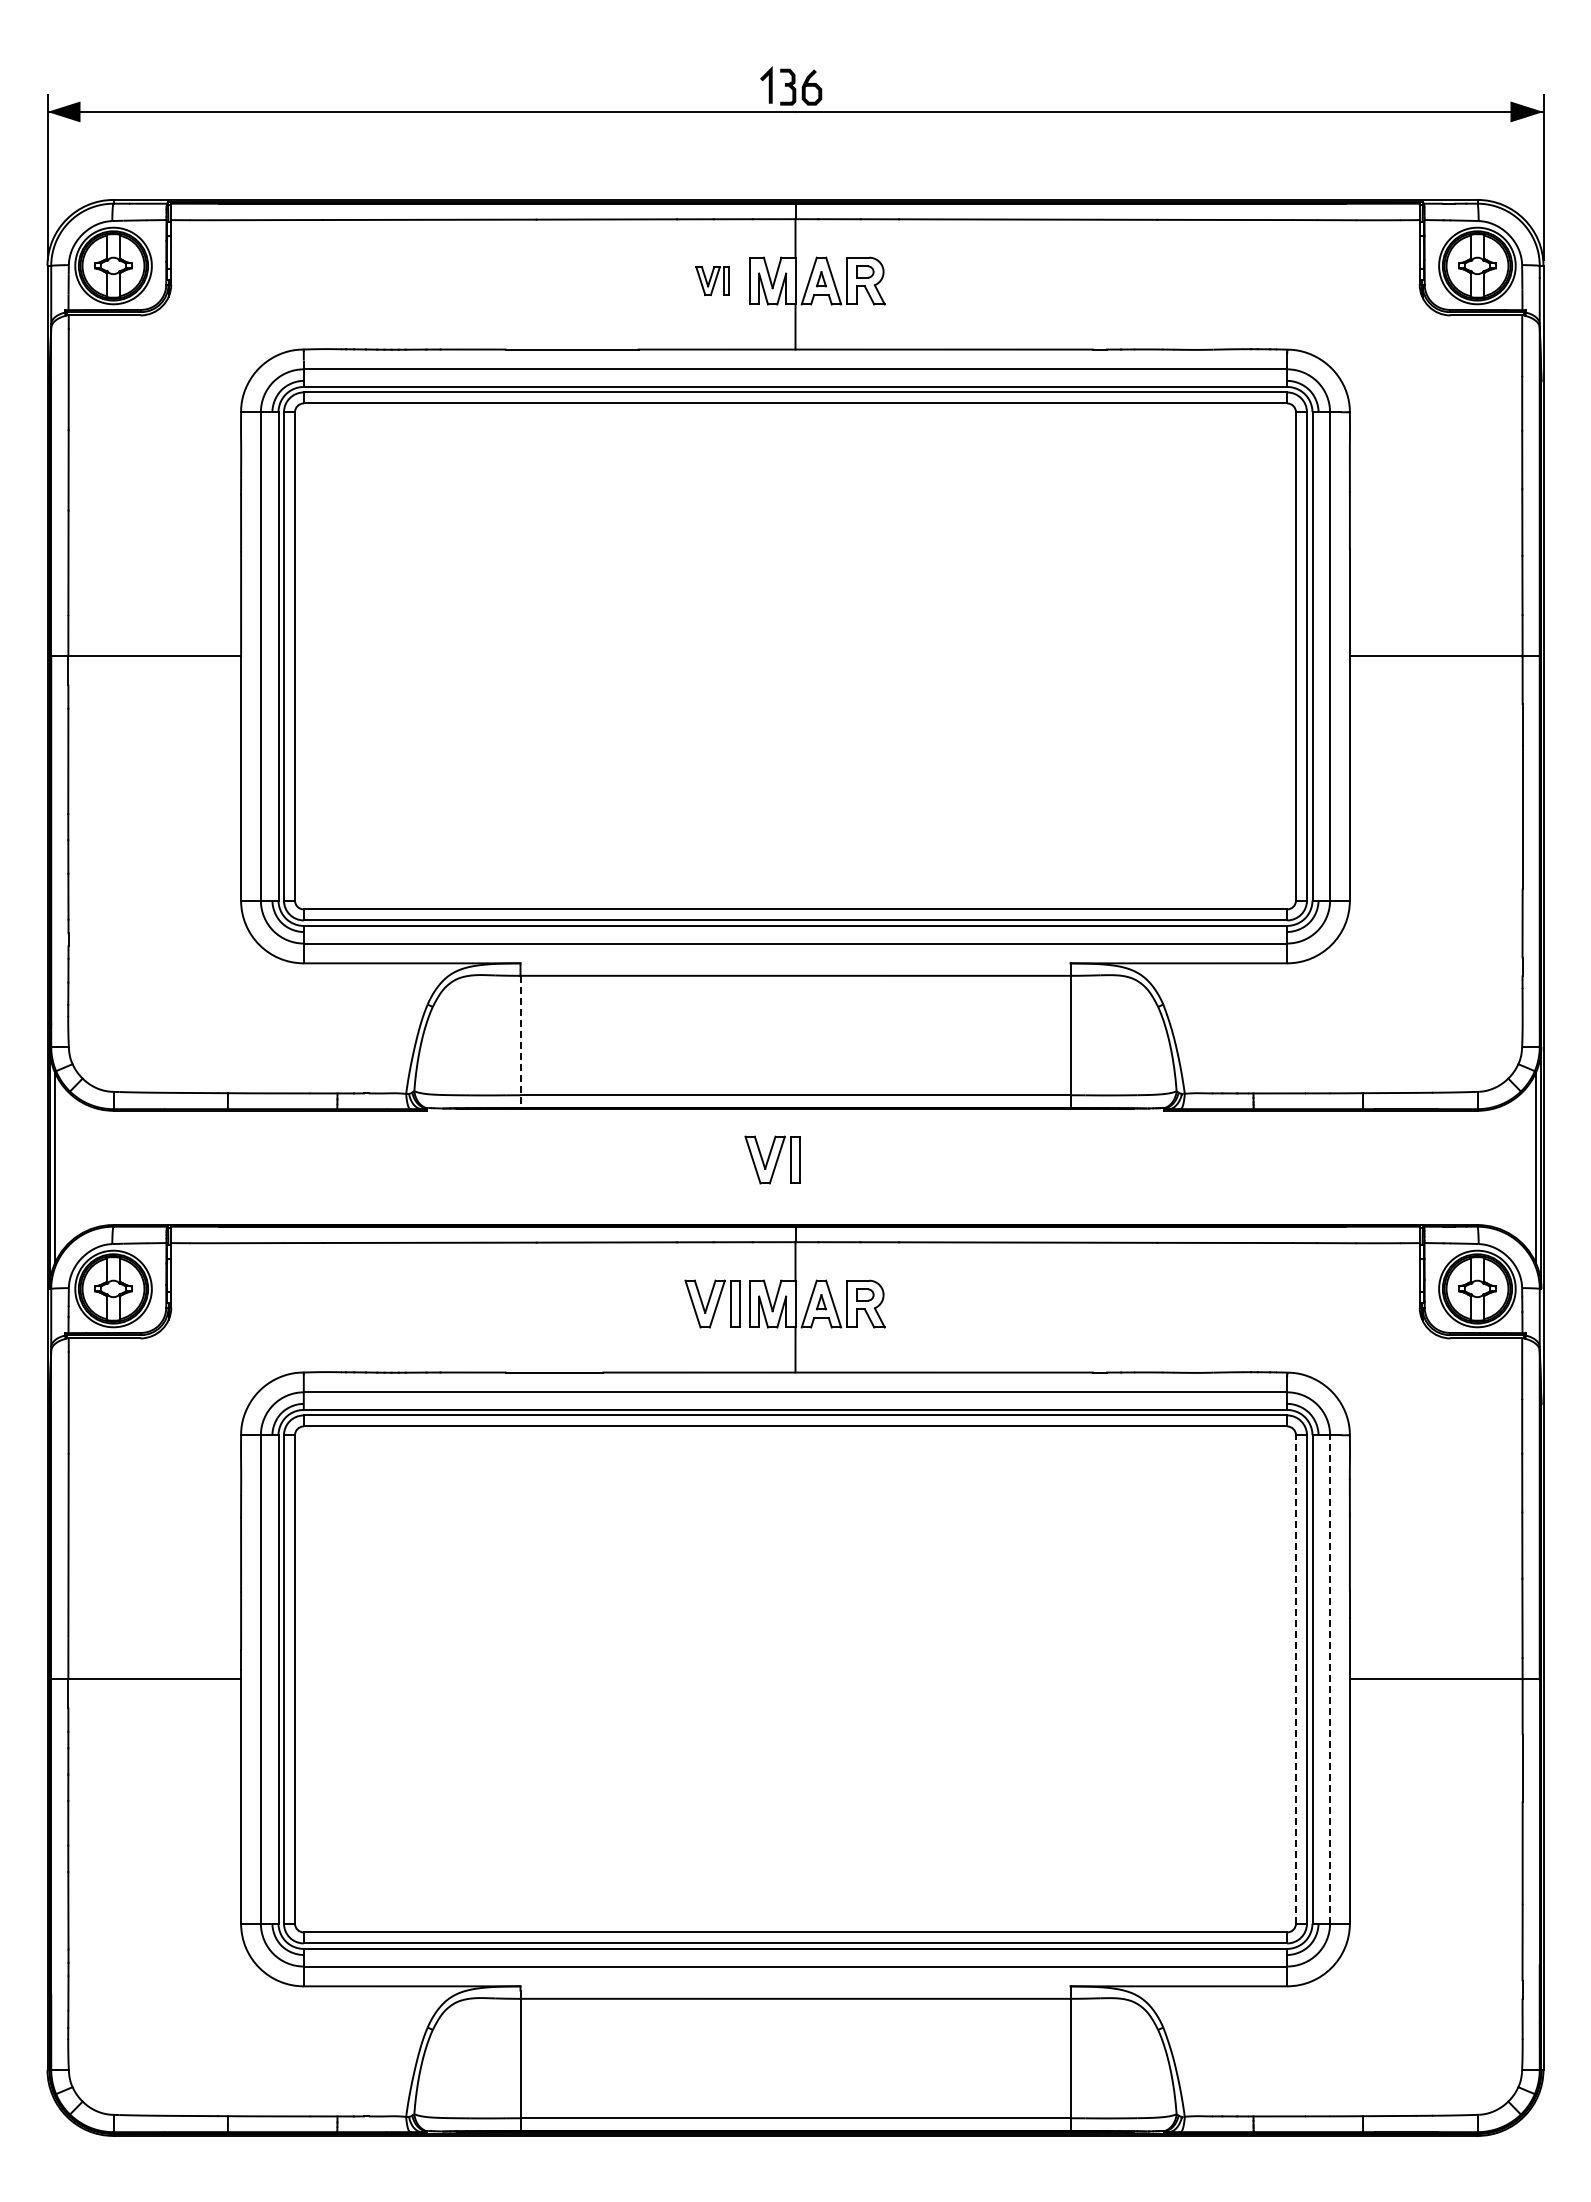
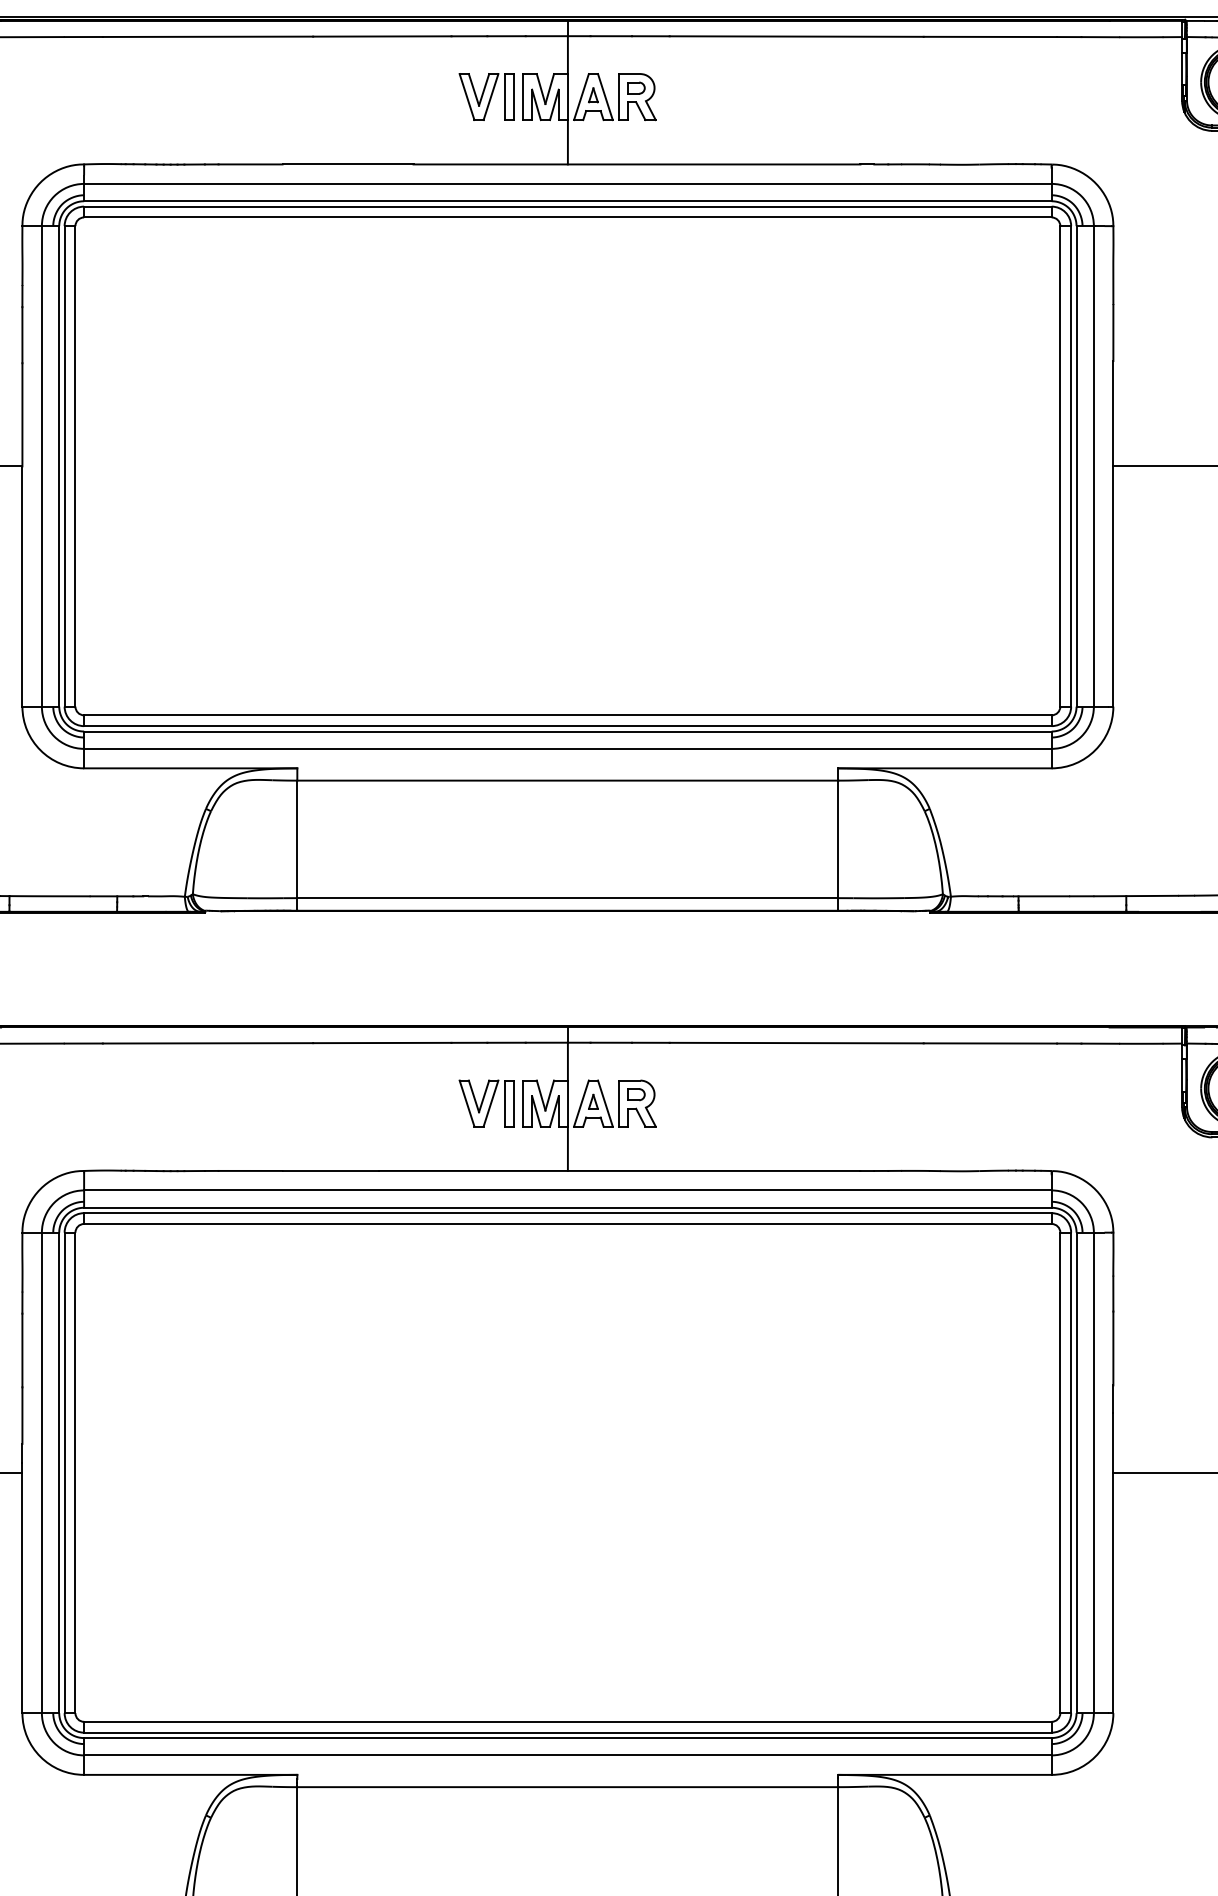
part: (712, 280) -> (486, 96), size x1.67
line: (520, 1042) -> (297, 846), dashed -> solid
part: (772, 1159) -> (545, 961), removed
line: (1295, 1678) -> (1059, 1471), dashed -> solid
line: (1330, 1678) -> (1094, 1471), dashed -> solid

